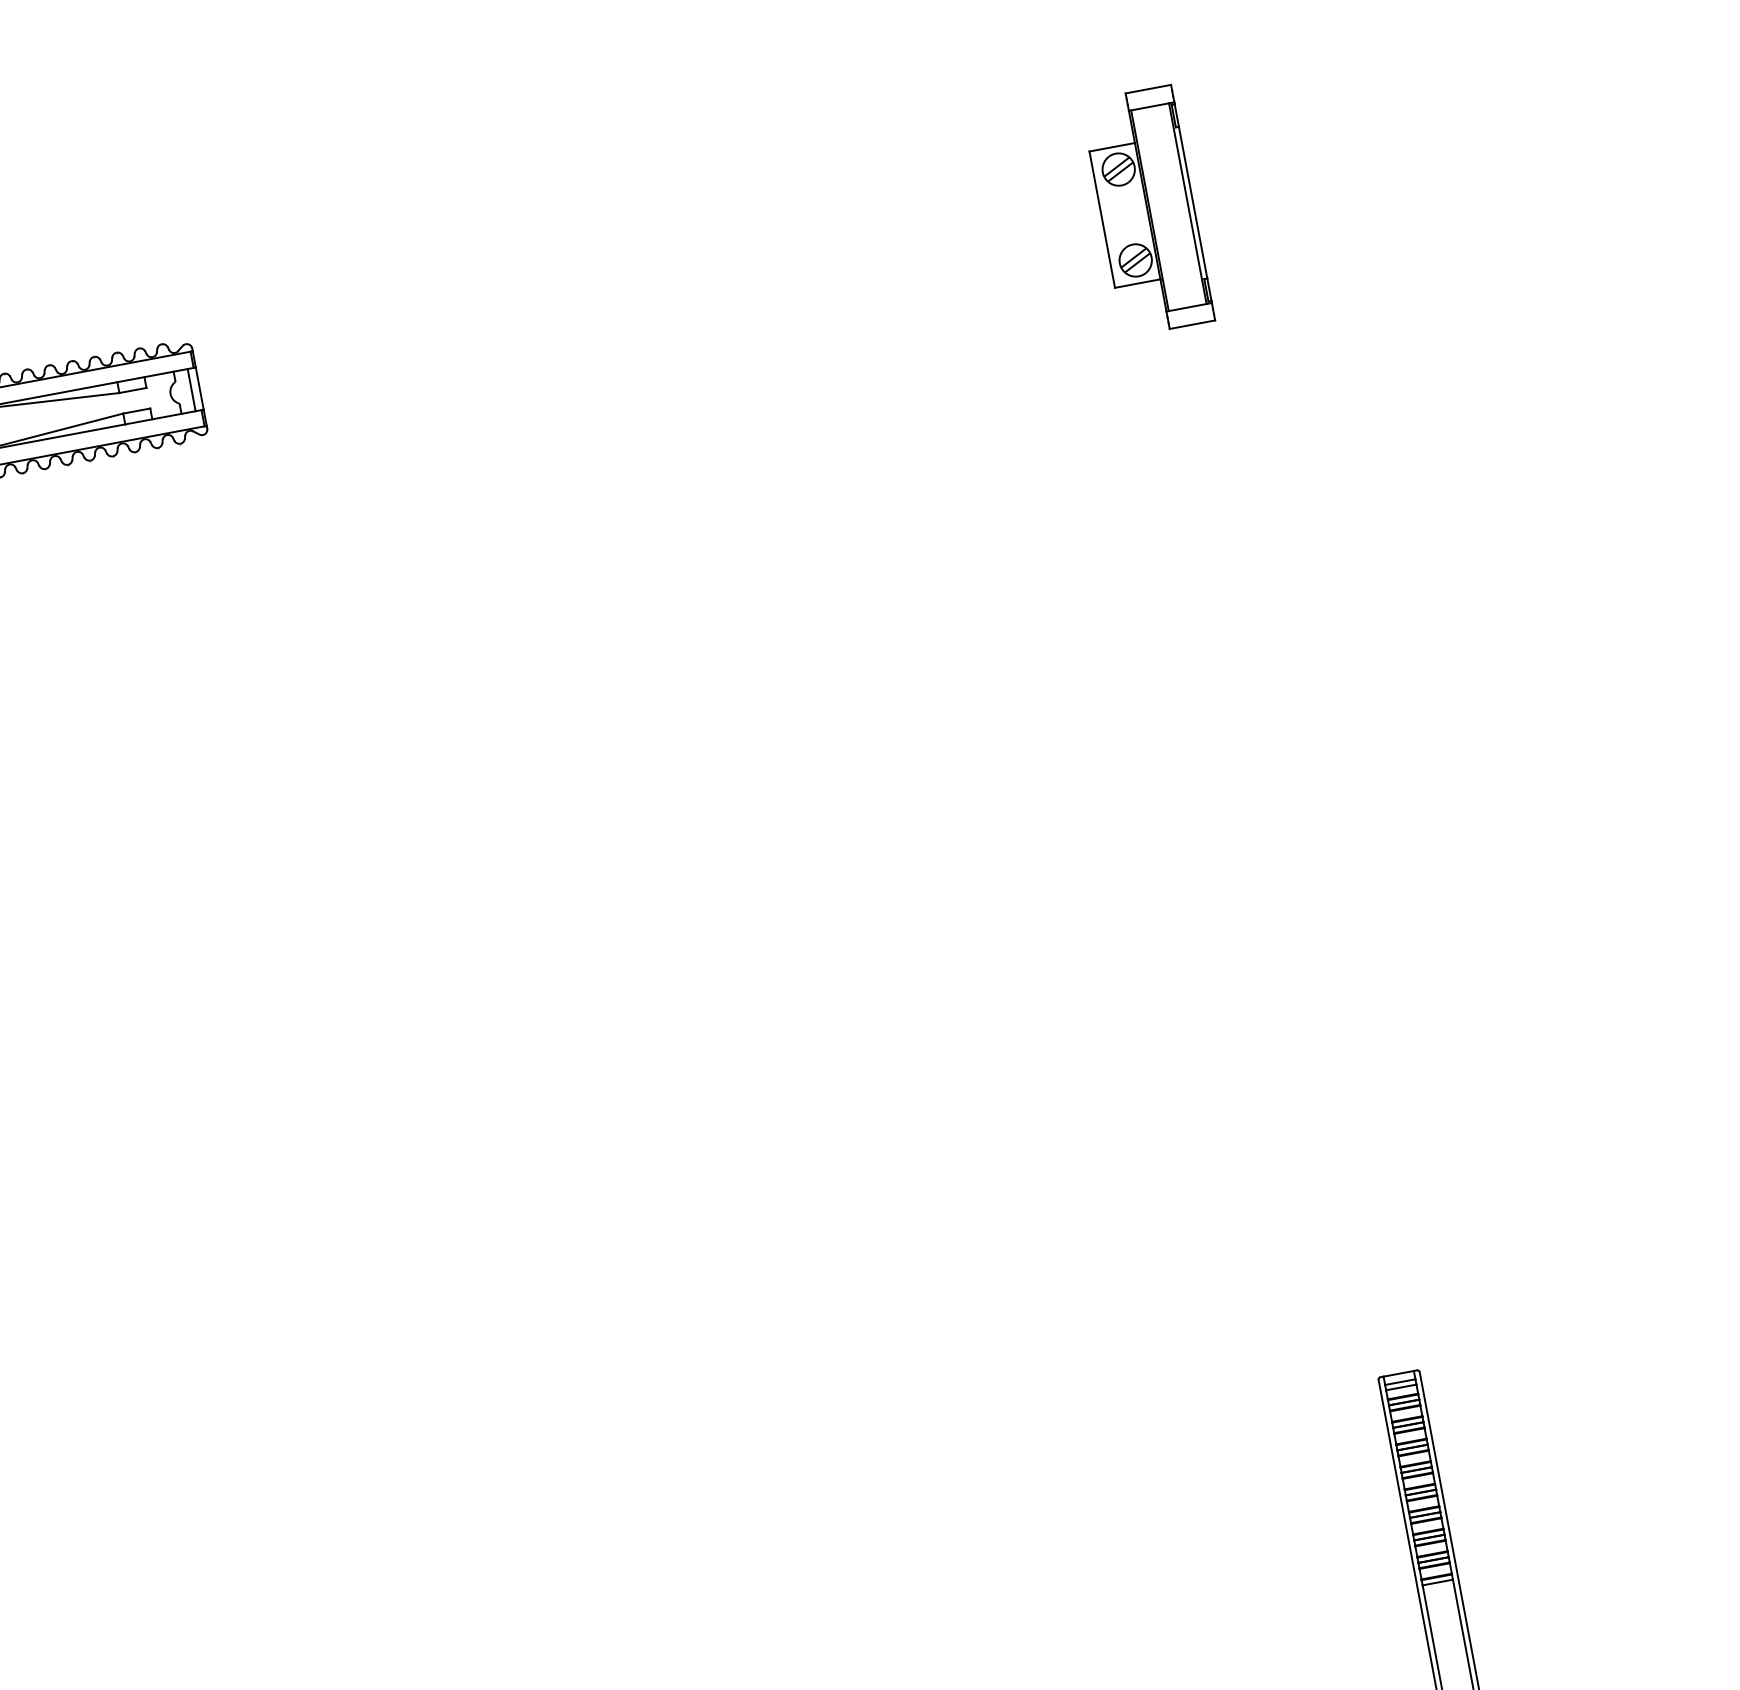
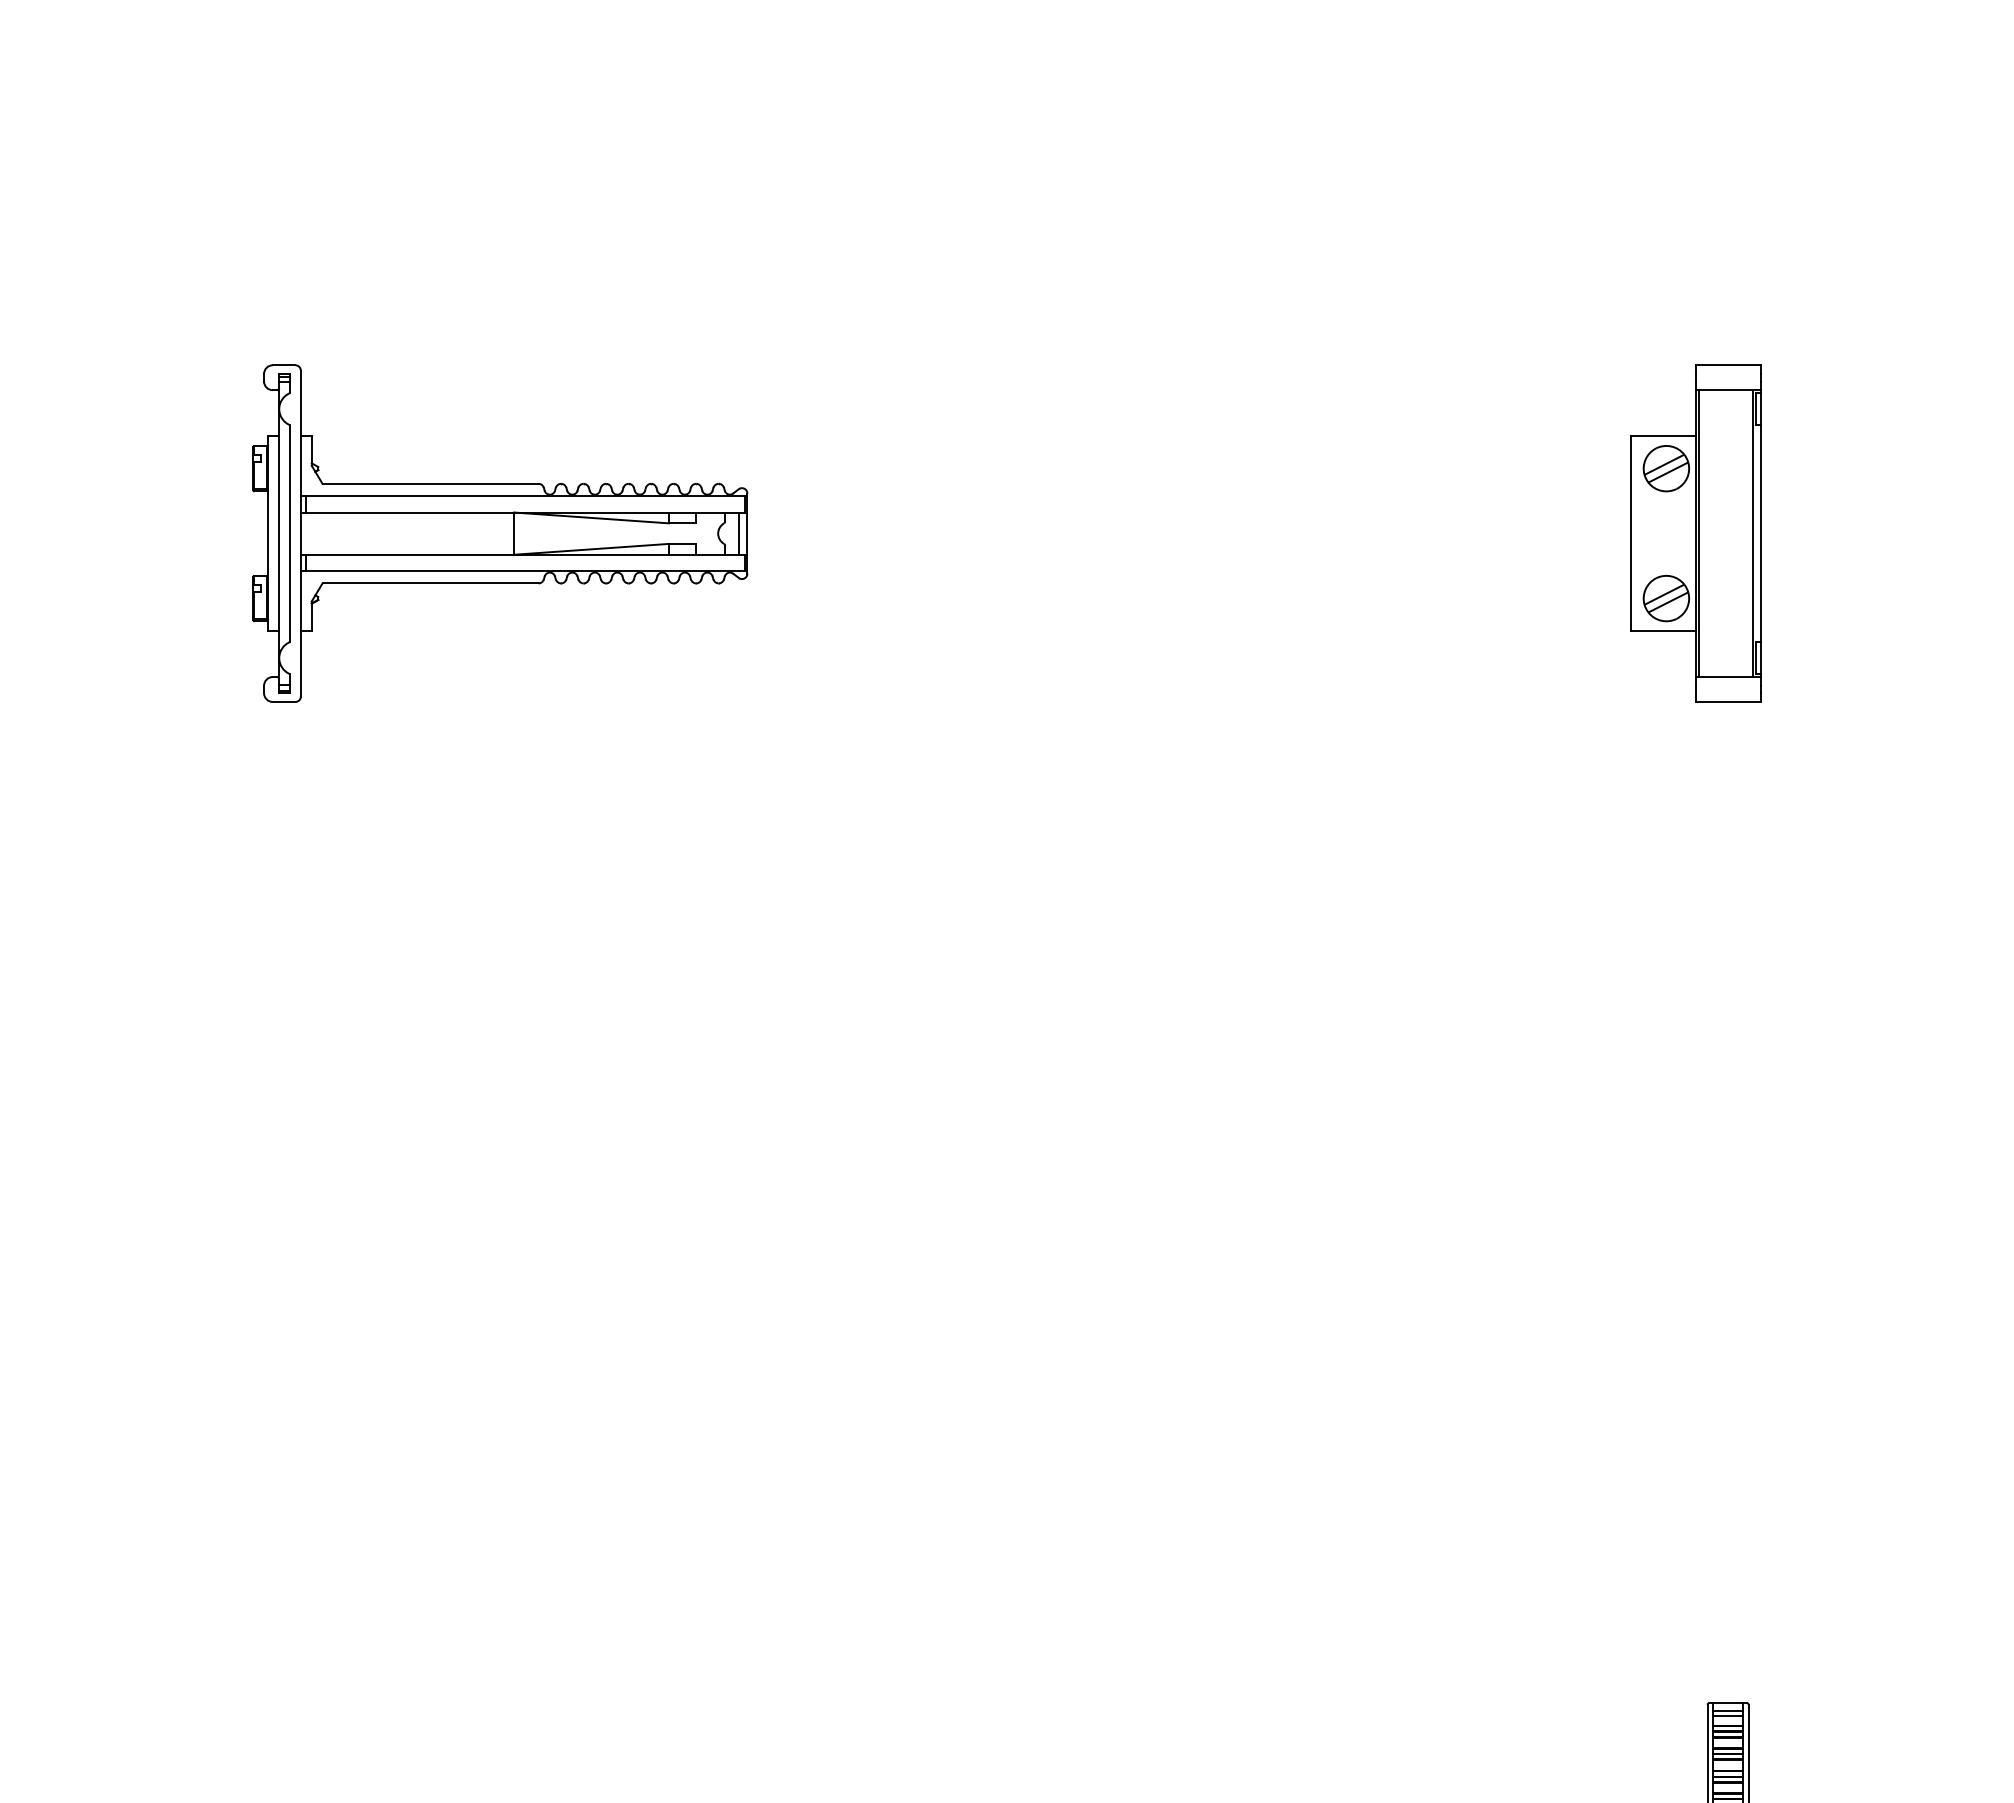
part: (1147, 211) -> (1695, 533), size x1.43

